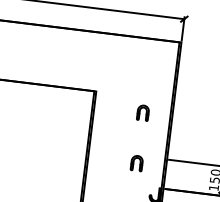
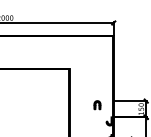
part: (143, 113) -> (97, 77), removed

